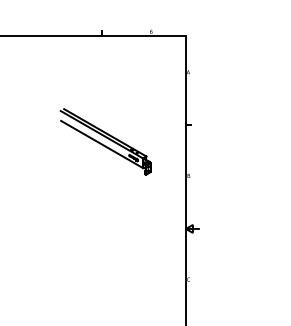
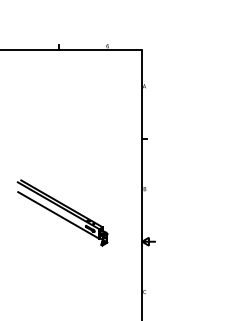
part: (105, 141) -> (62, 212), moved

